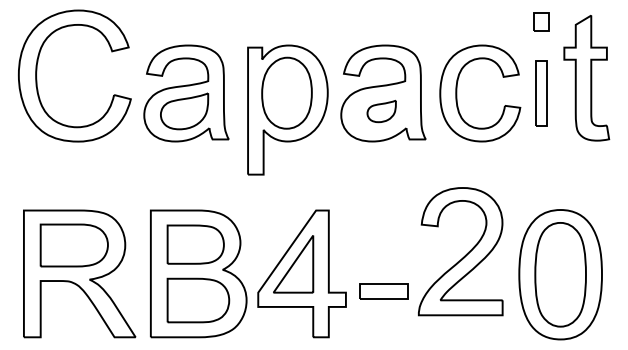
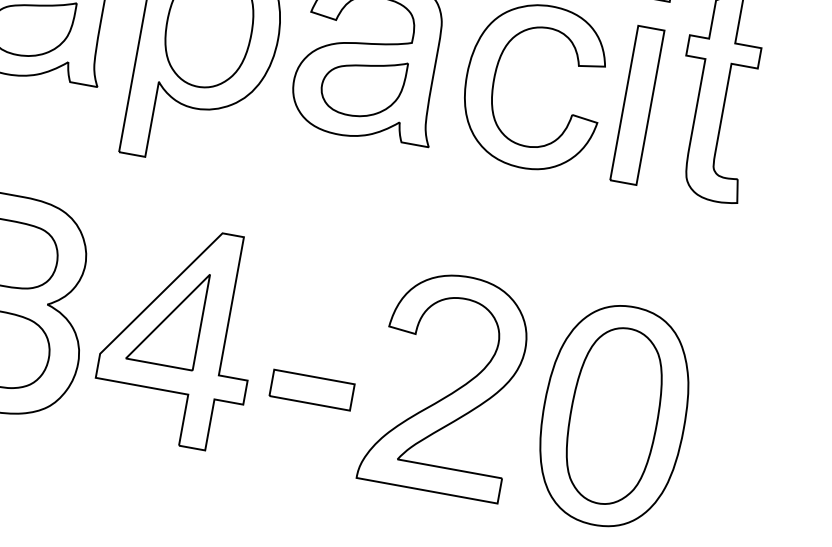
part: (541, 93) -> (637, 105), size x1.43
part: (381, 111) -> (362, 86), size x1.67
part: (460, 251) -> (446, 383), moved

